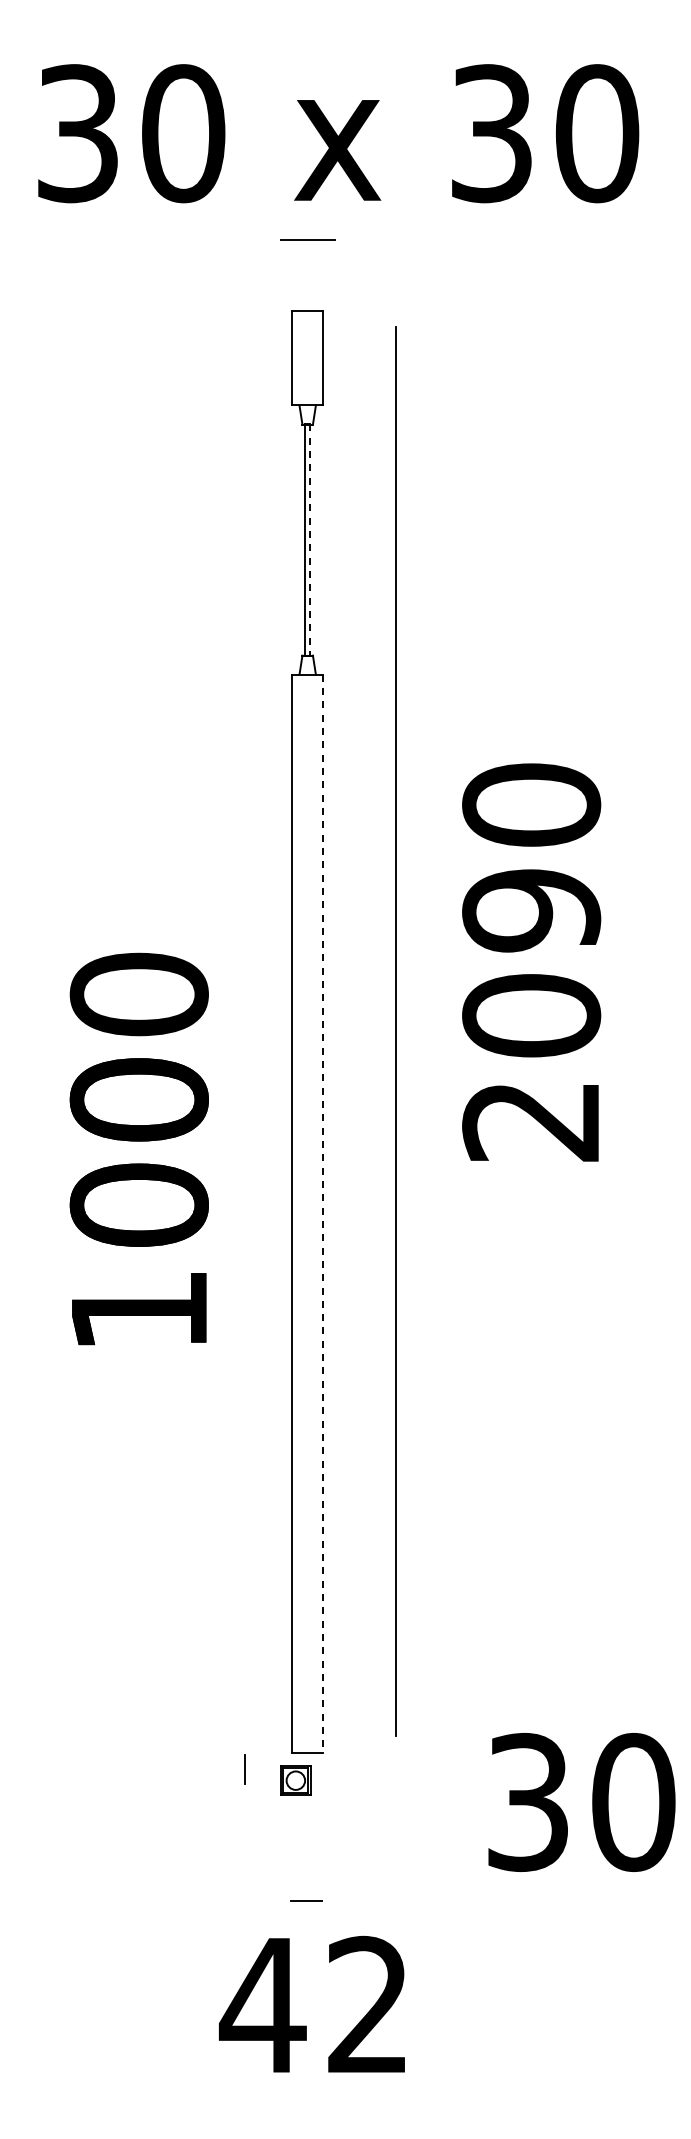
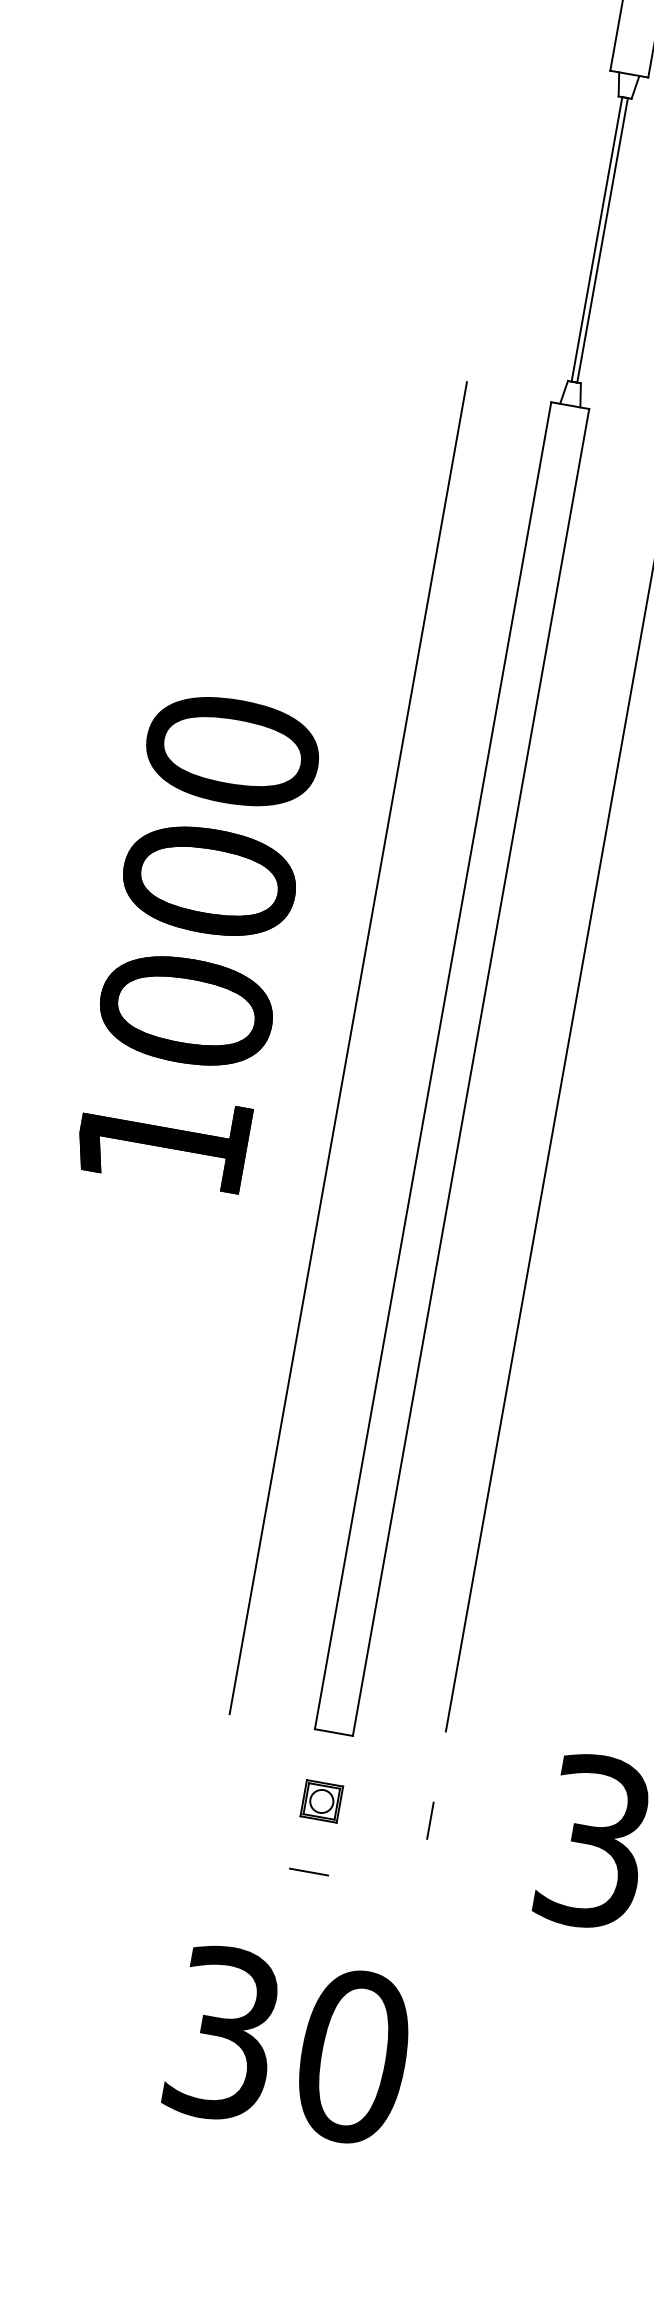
line: (309, 540) -> (601, 240), dashed -> solid
text: (138, 1148) -> (197, 940), moved
line: (223, 1211) -> (348, 1047), added
line: (323, 1214) -> (471, 1073), dashed -> solid
line: (244, 1769) -> (429, 1820), moved
part: (295, 1780) -> (321, 1801), moved
line: (306, 1900) -> (308, 1871), moved
text: (314, 2004) -> (287, 2043), 42 -> 30

